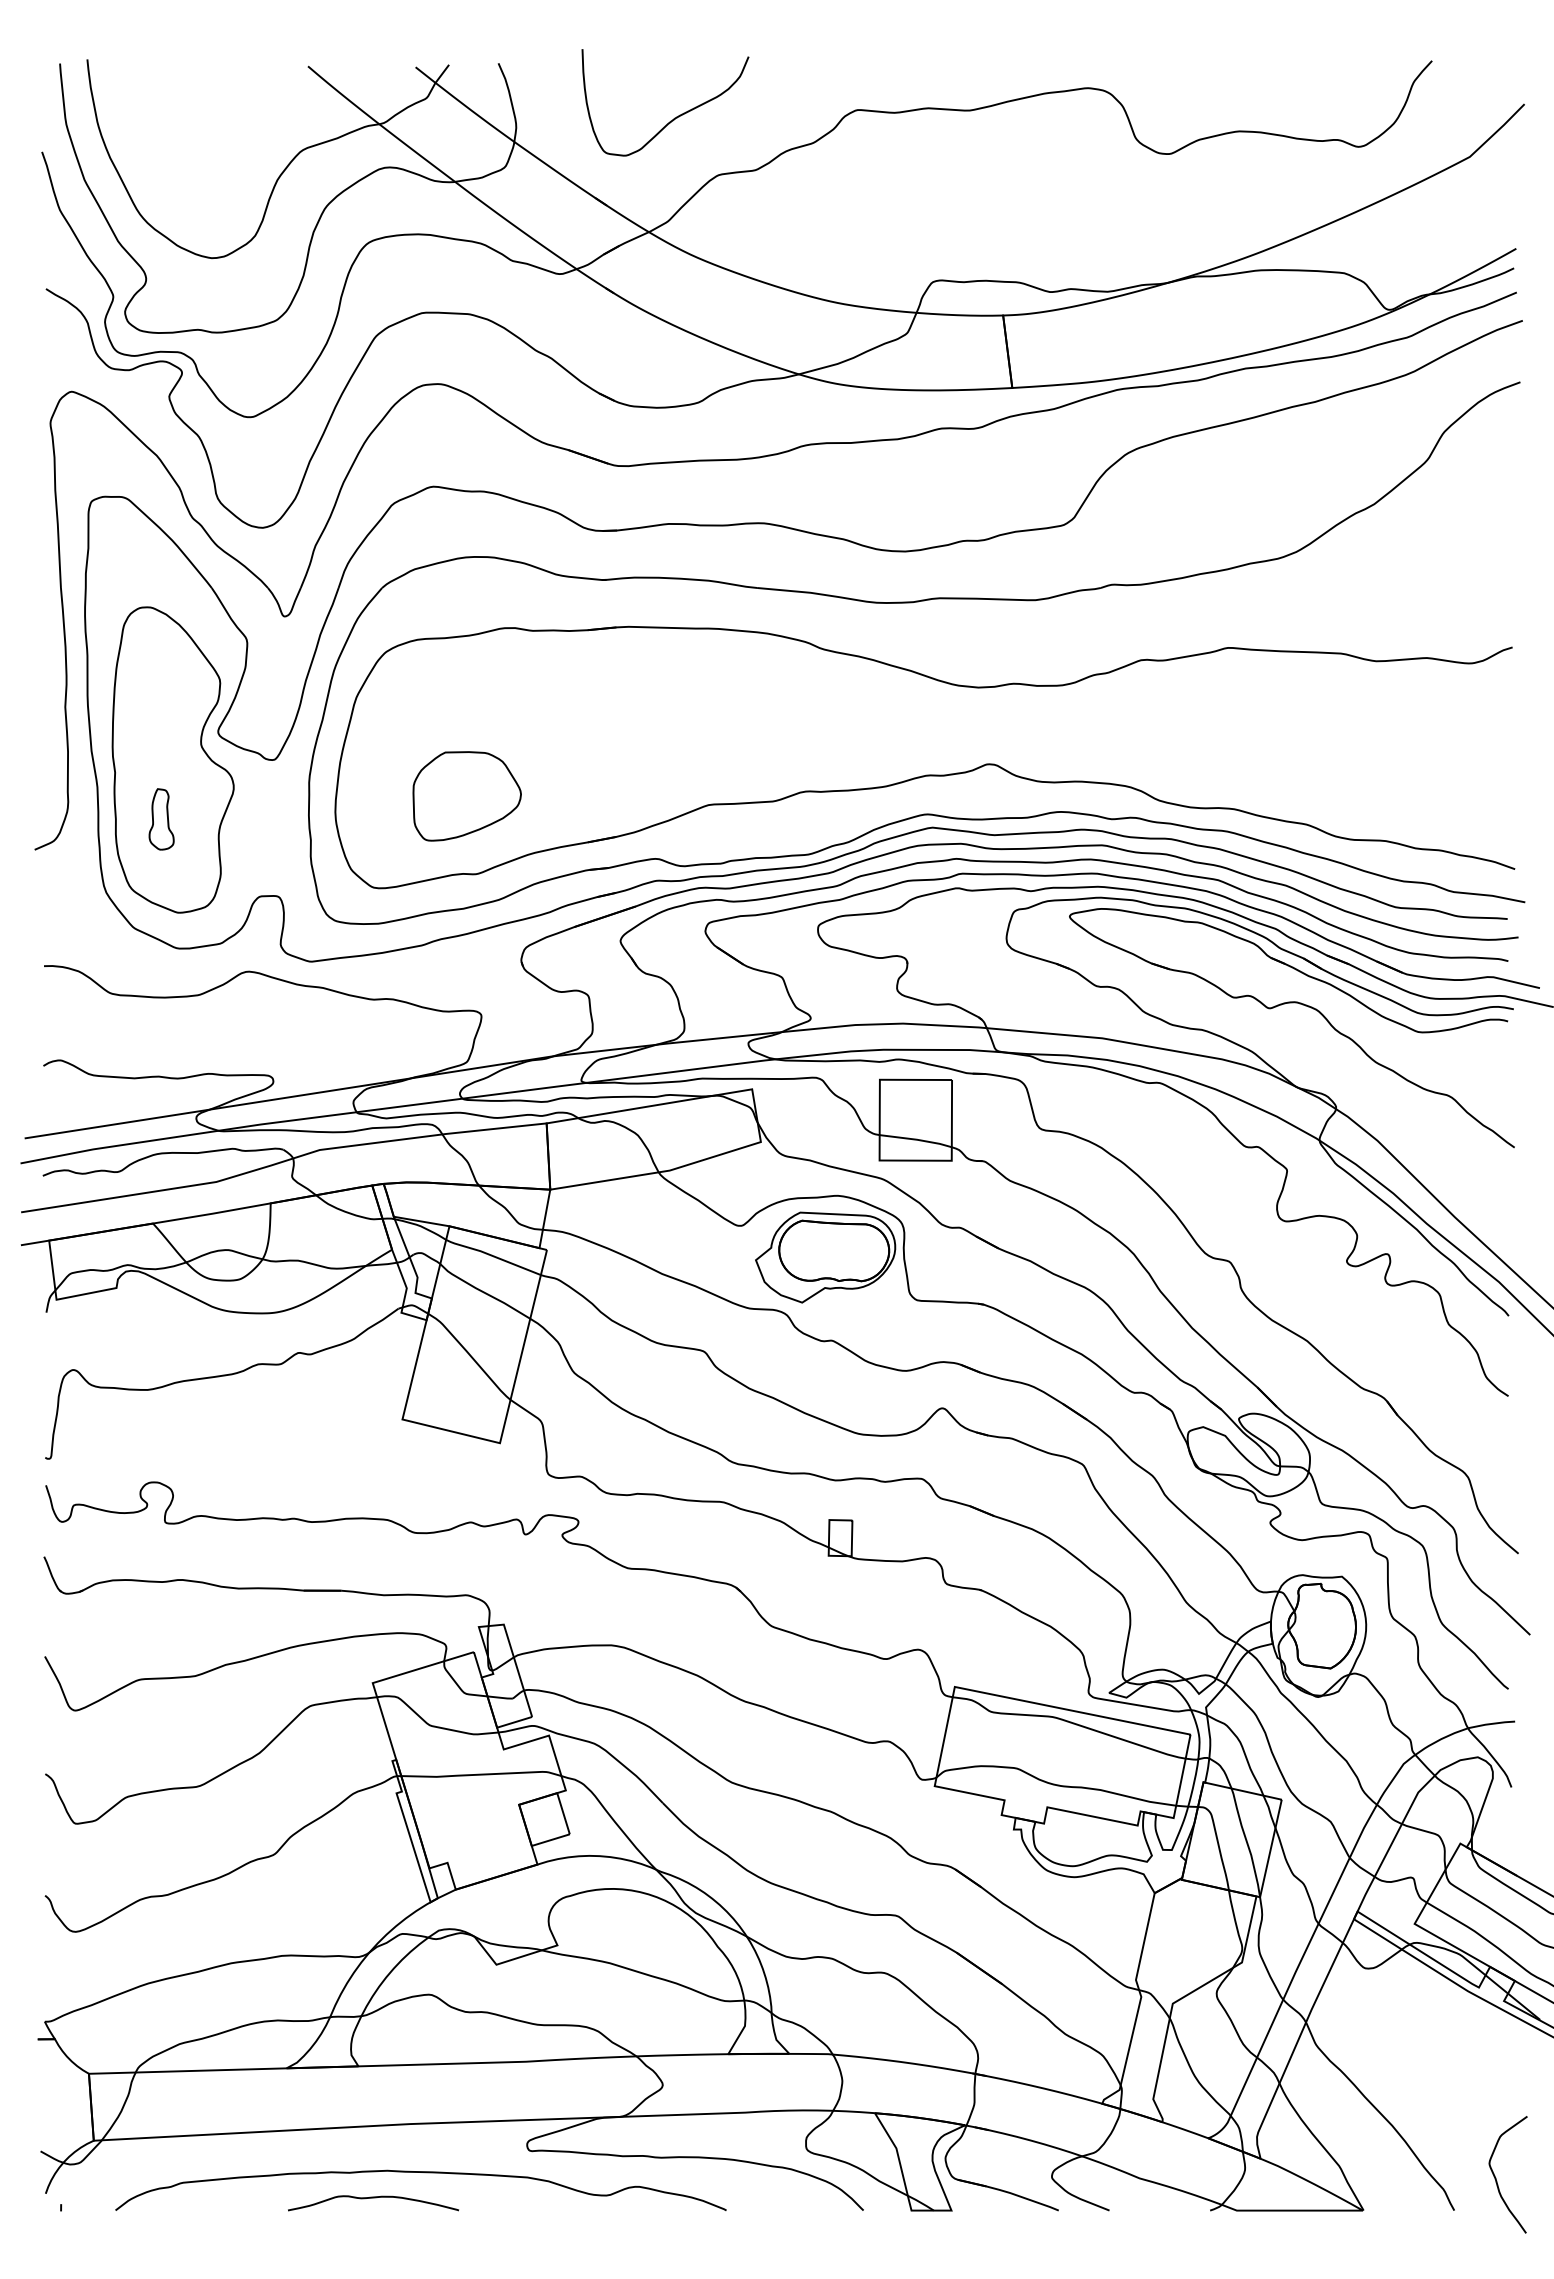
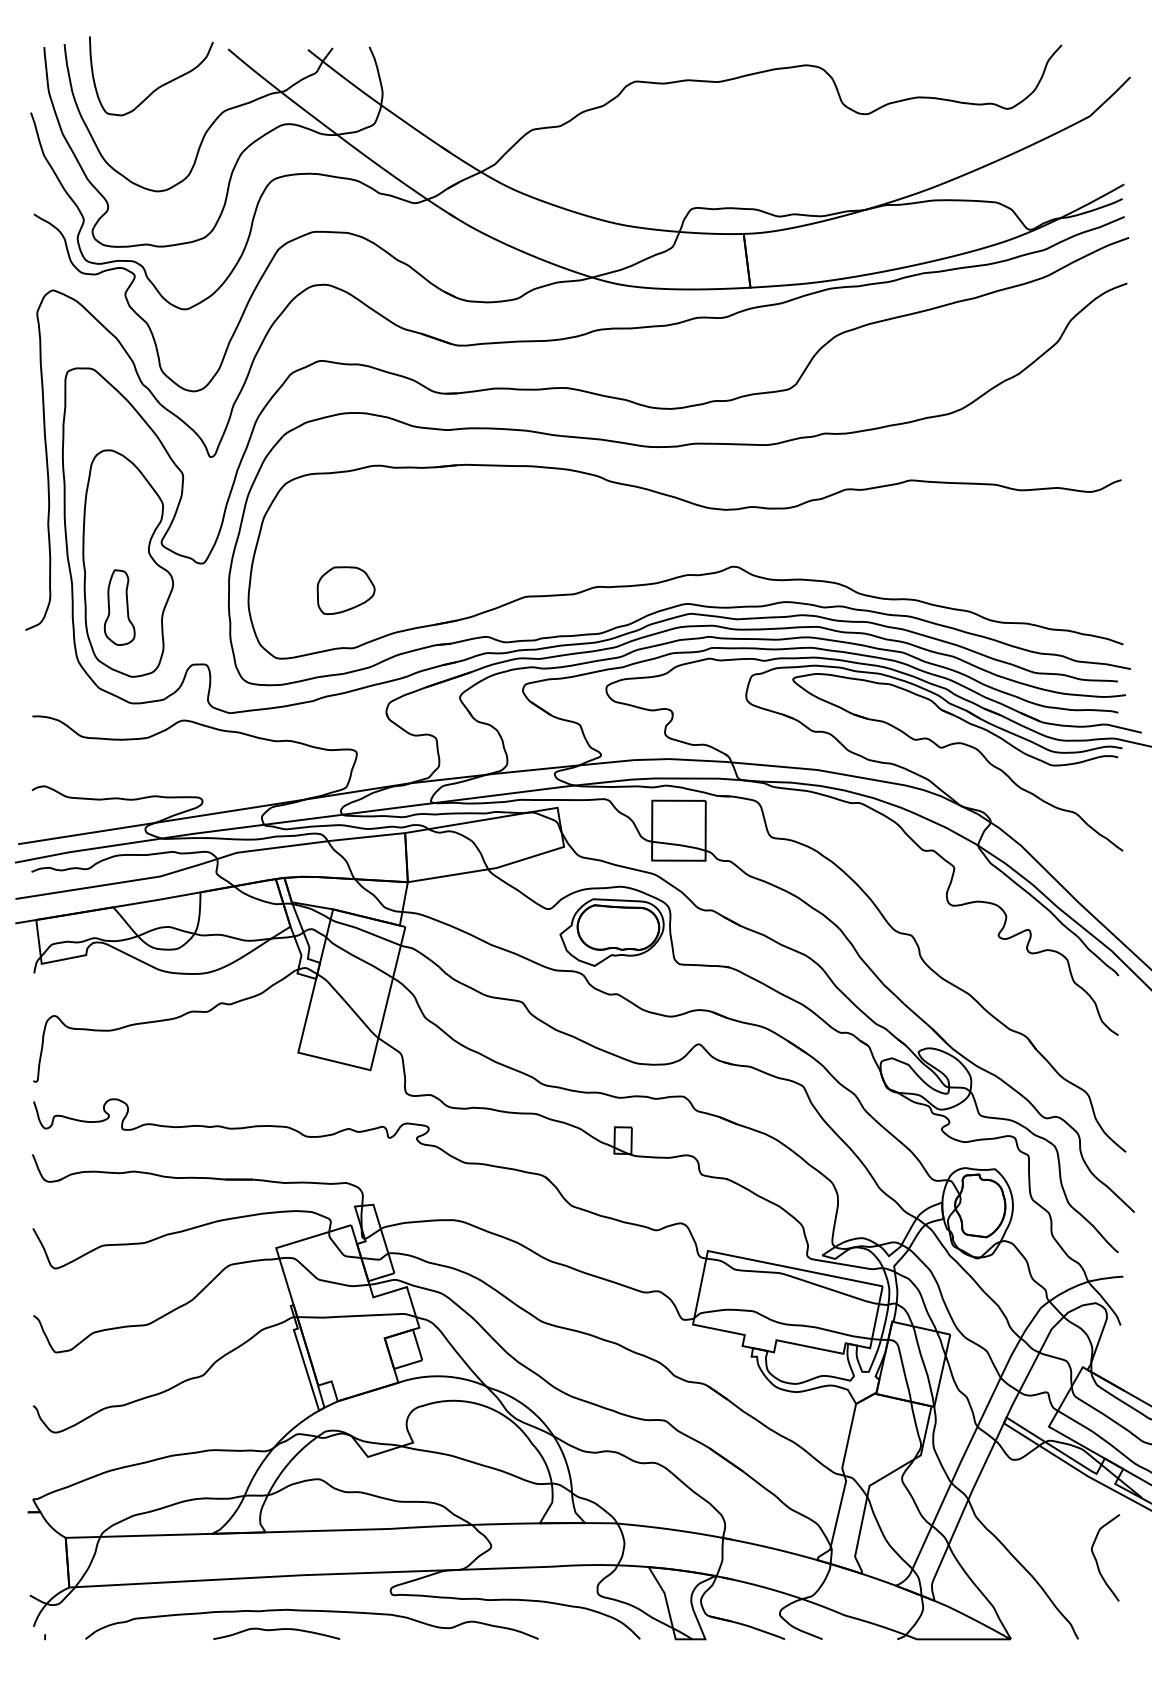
curve: (674, 117) -> (158, 87), moved
part: (466, 796) -> (345, 590), size x0.71
part: (161, 819) -> (119, 607), size x1.67
curve: (1496, 2178) -> (1096, 1560), moved

